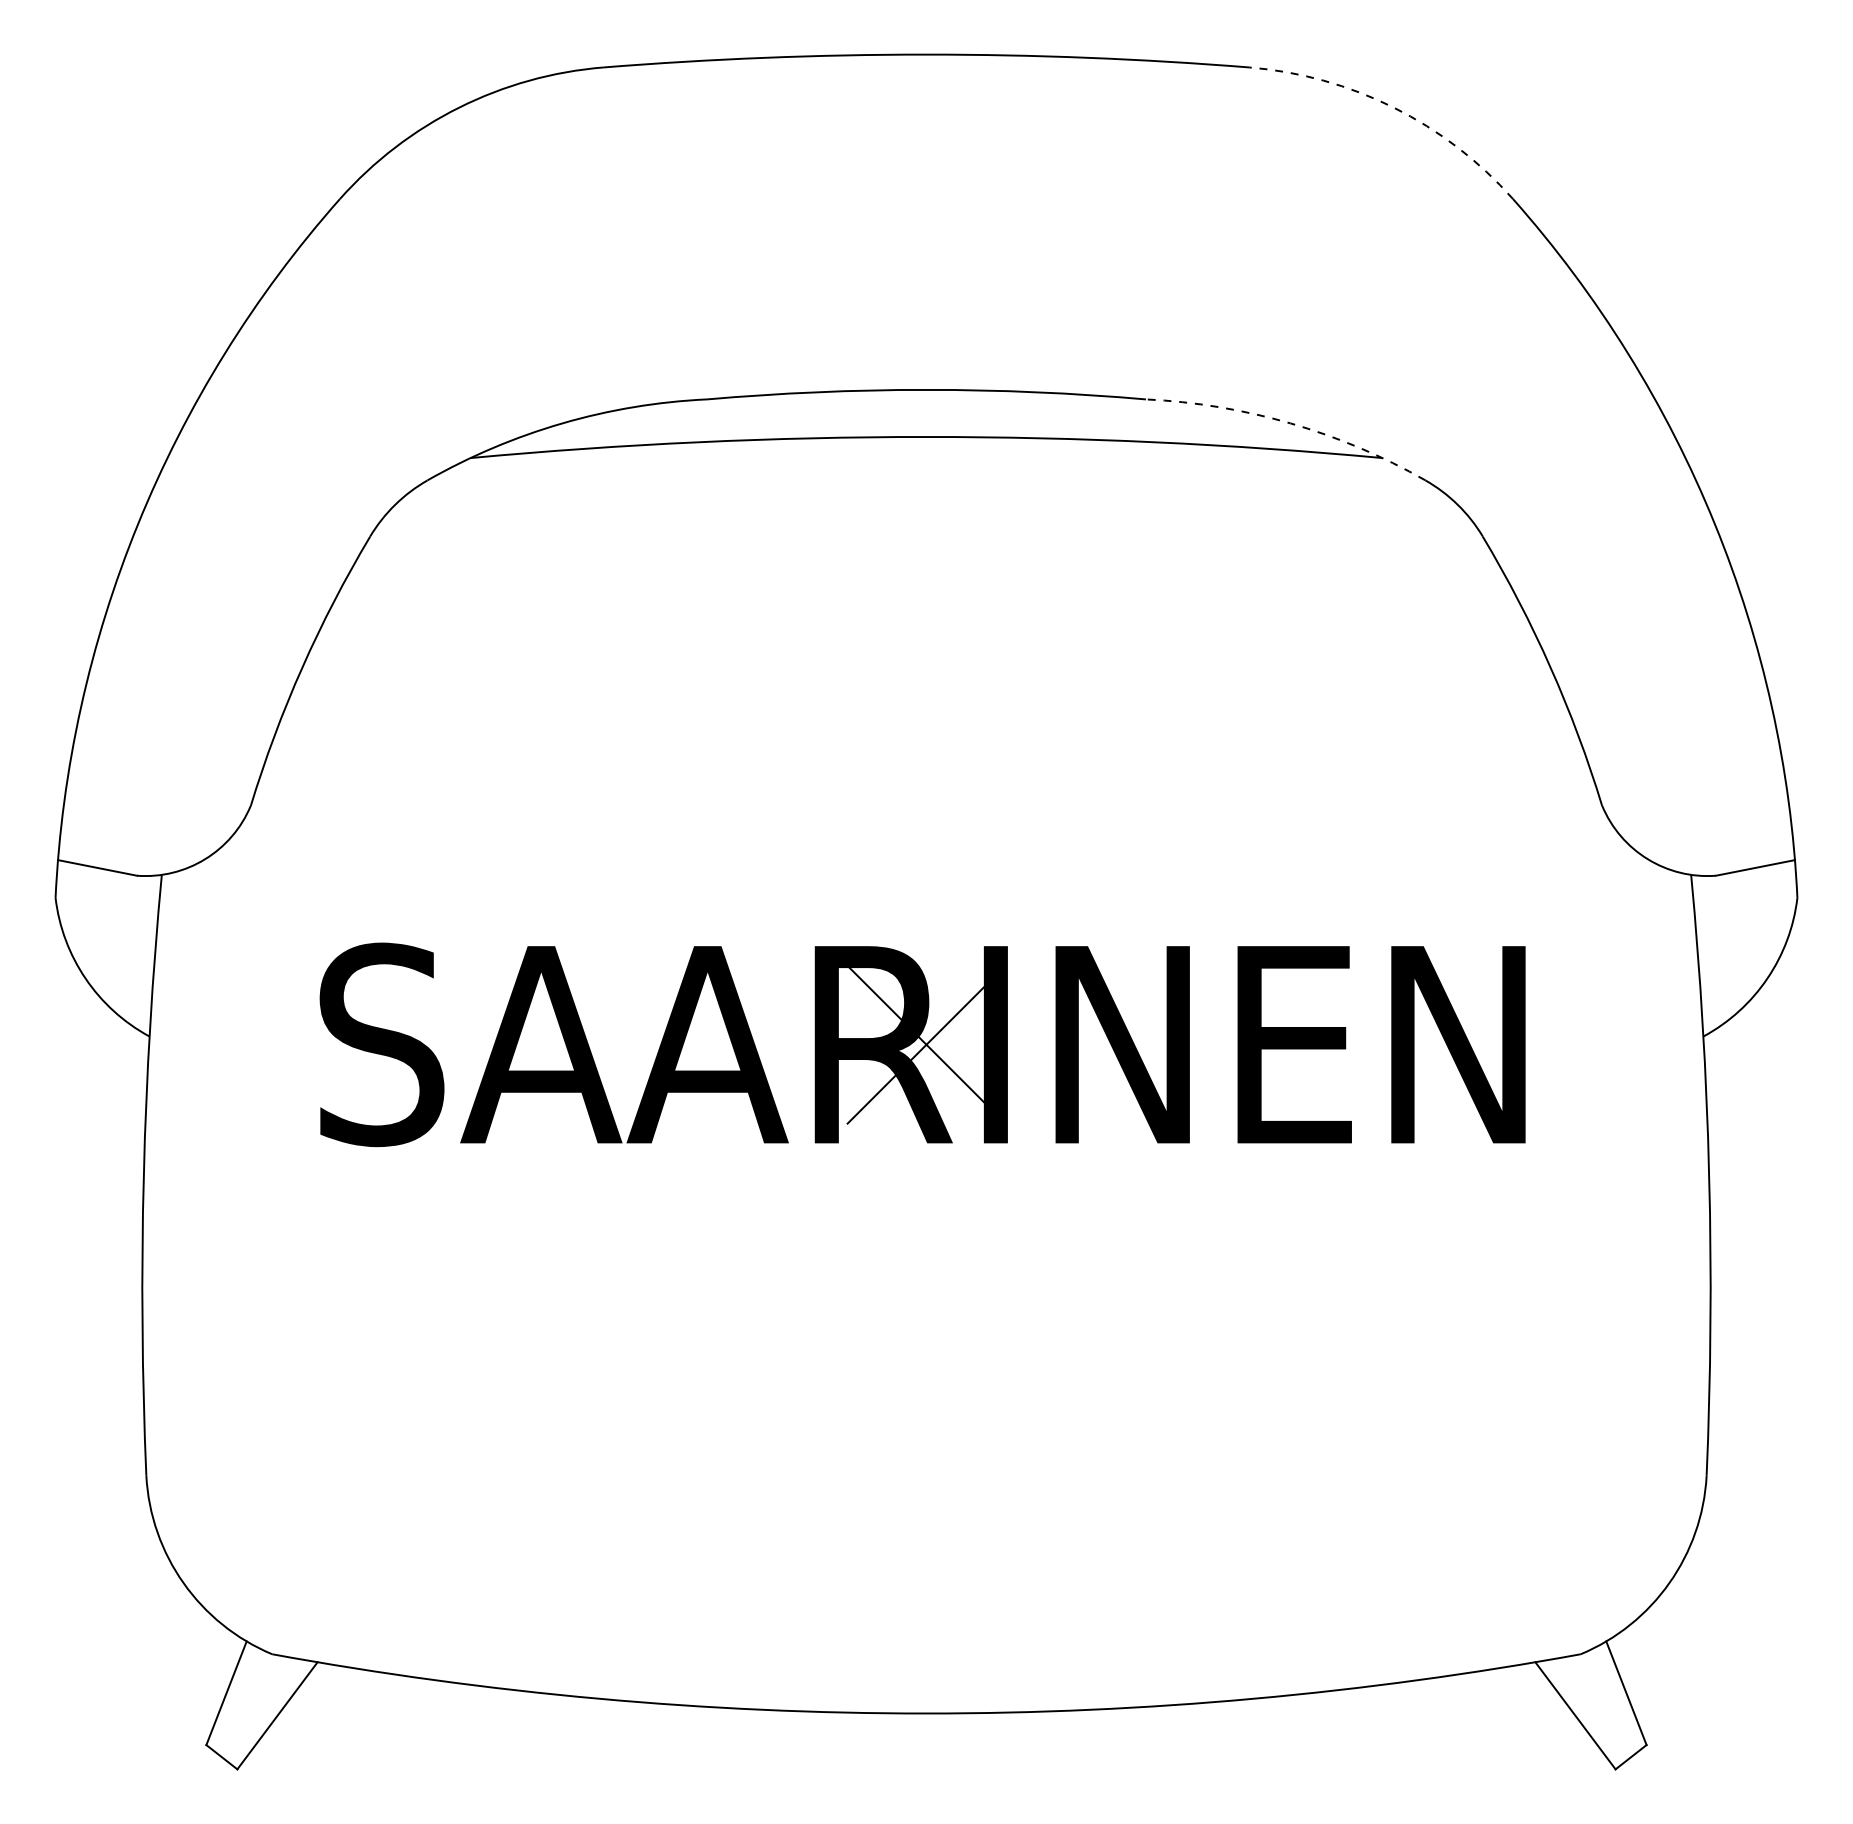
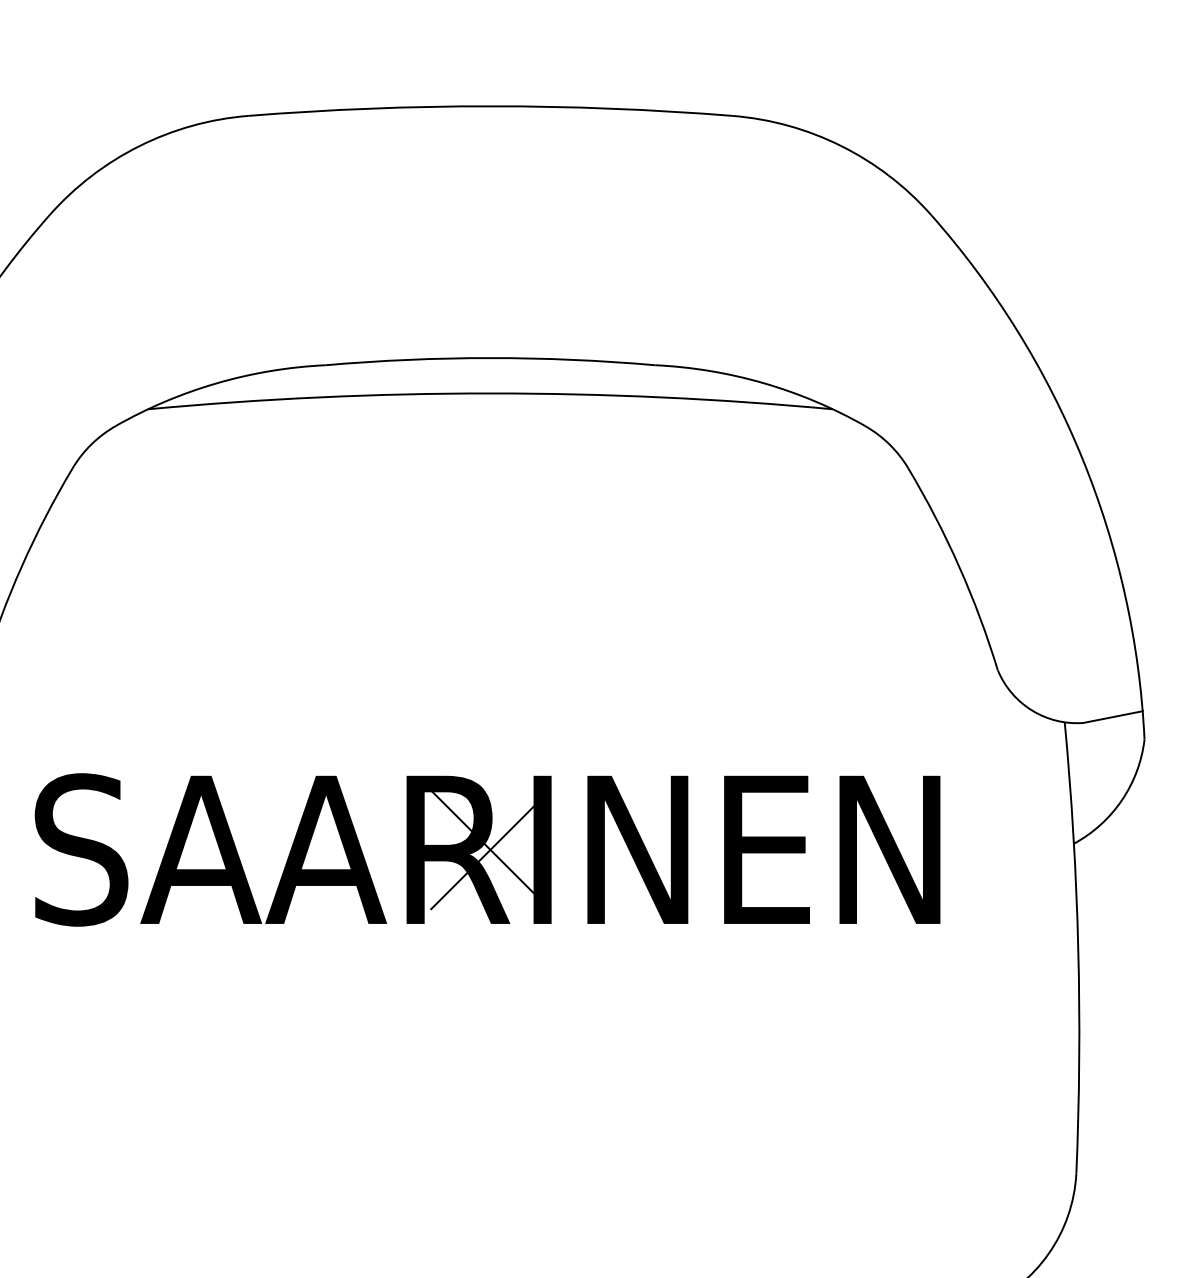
arc: (1393, 107) -> (841, 146), dashed -> solid
arc: (1290, 423) -> (763, 383), dashed -> solid

